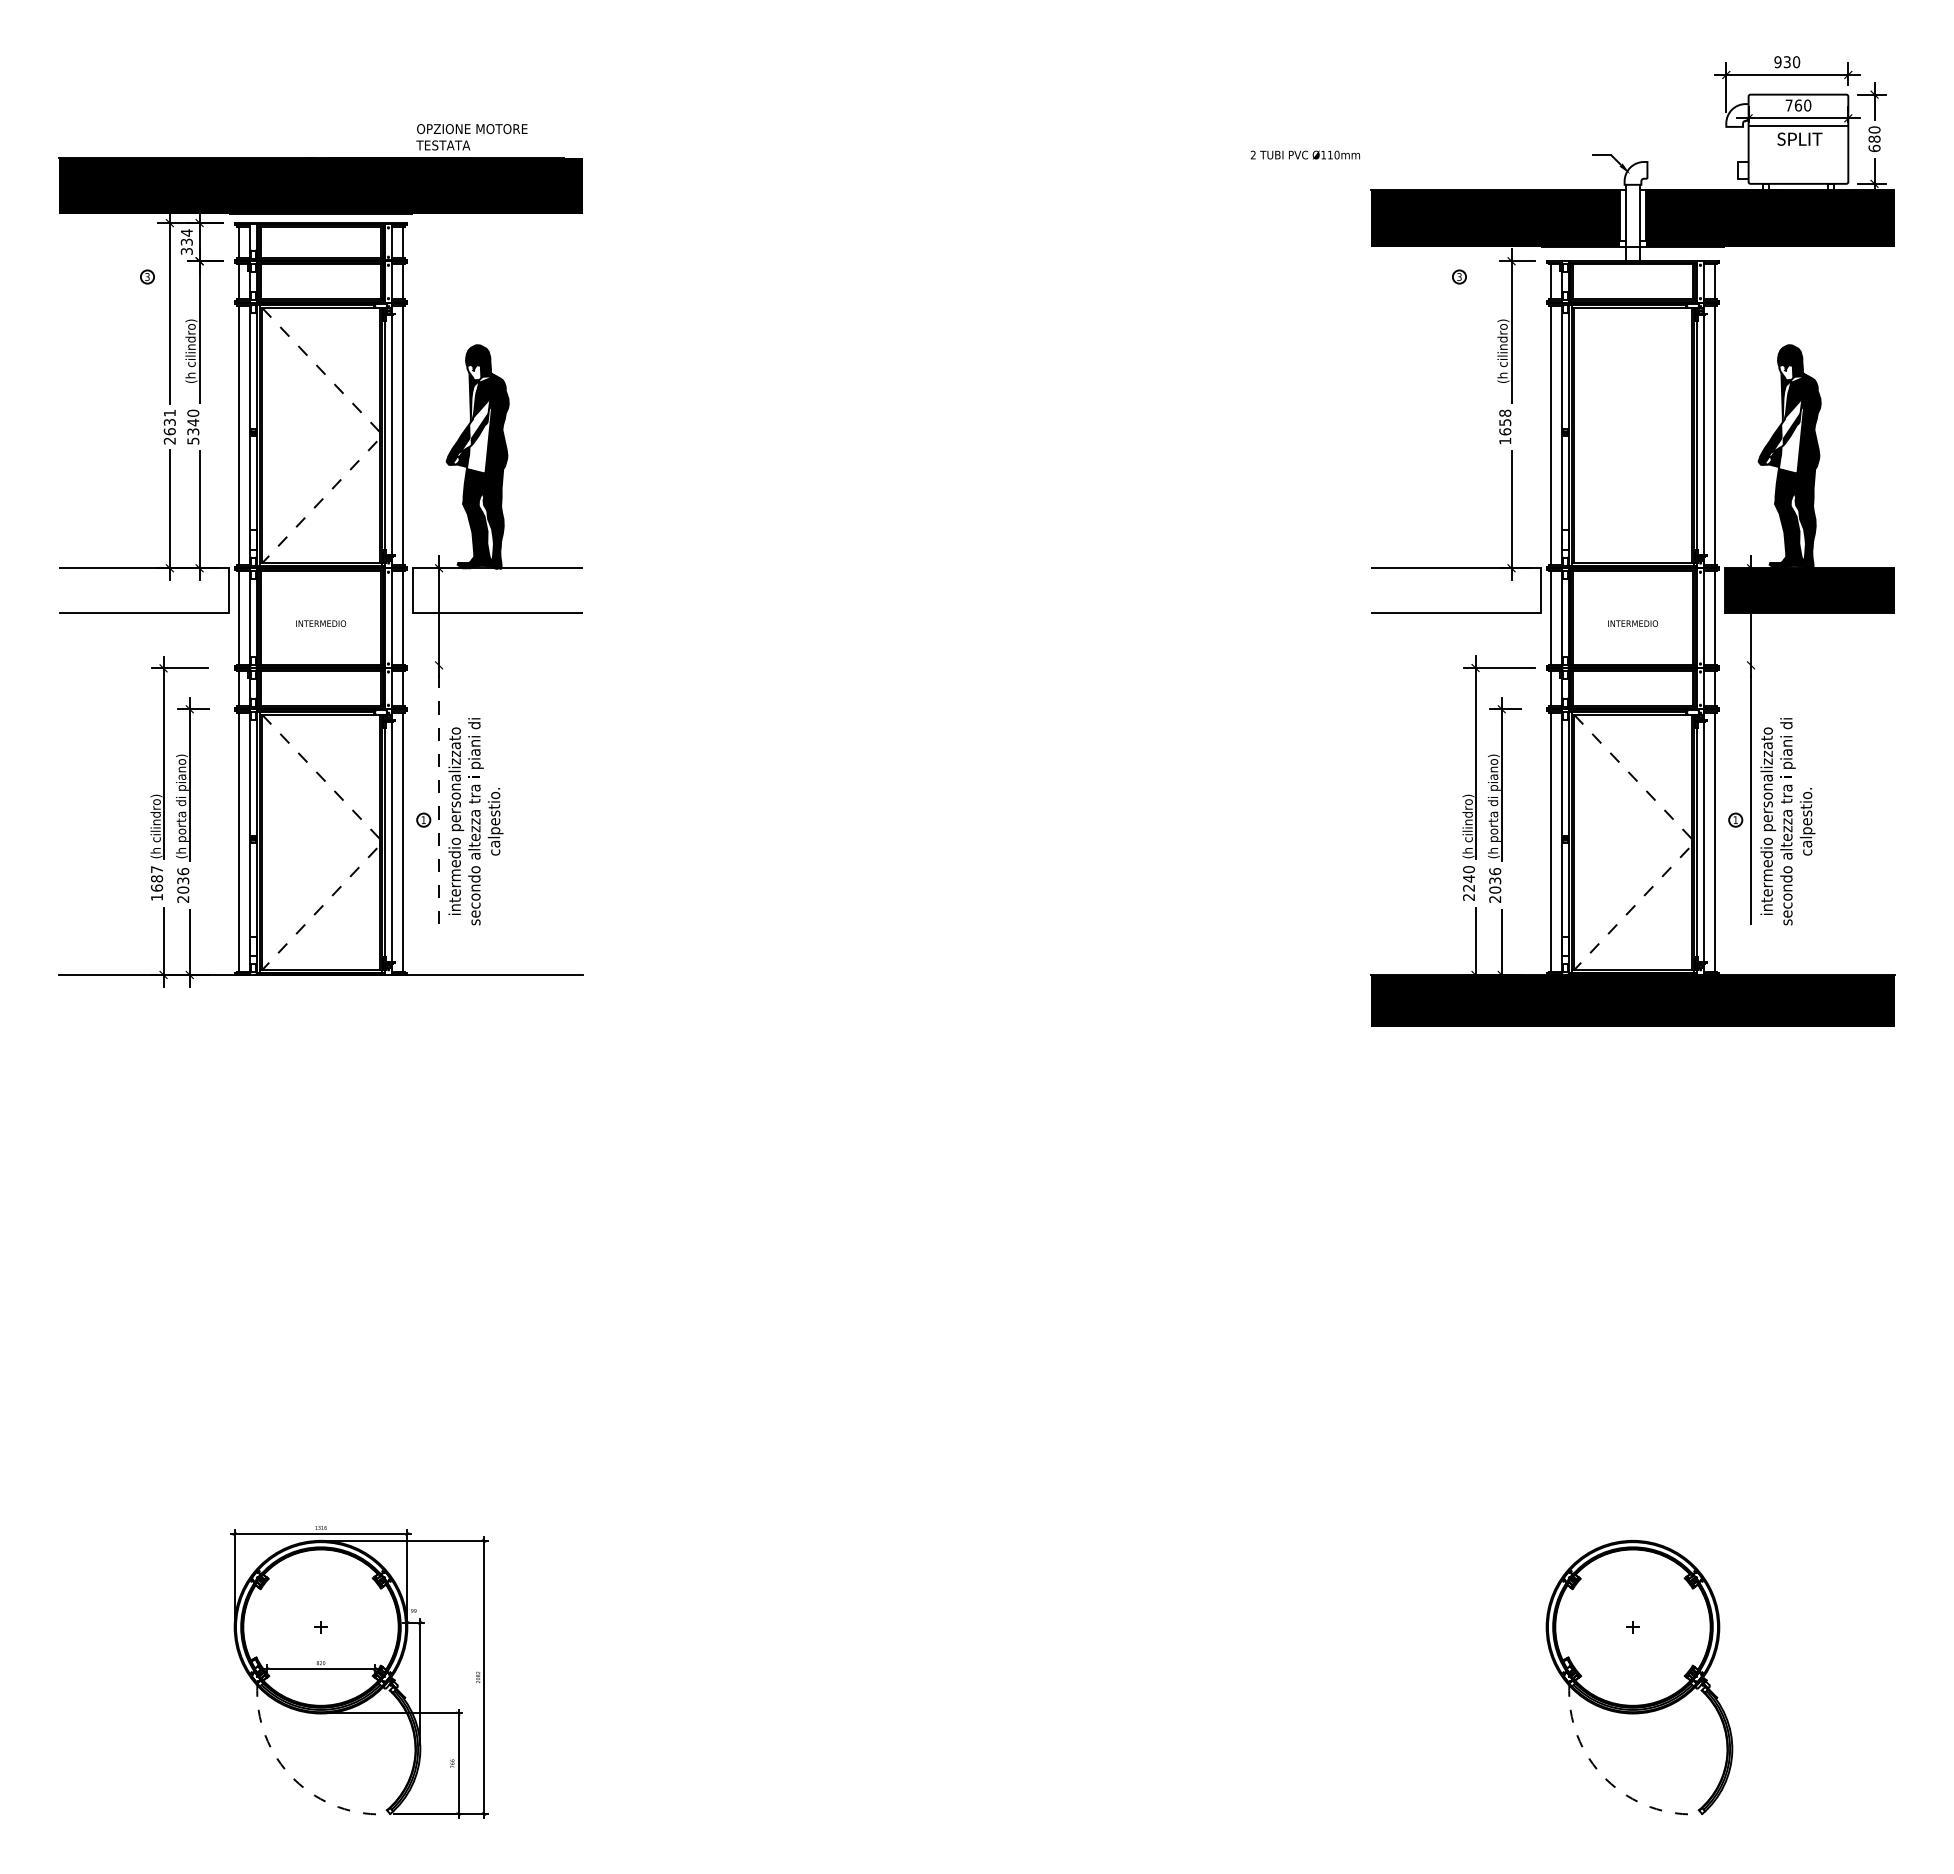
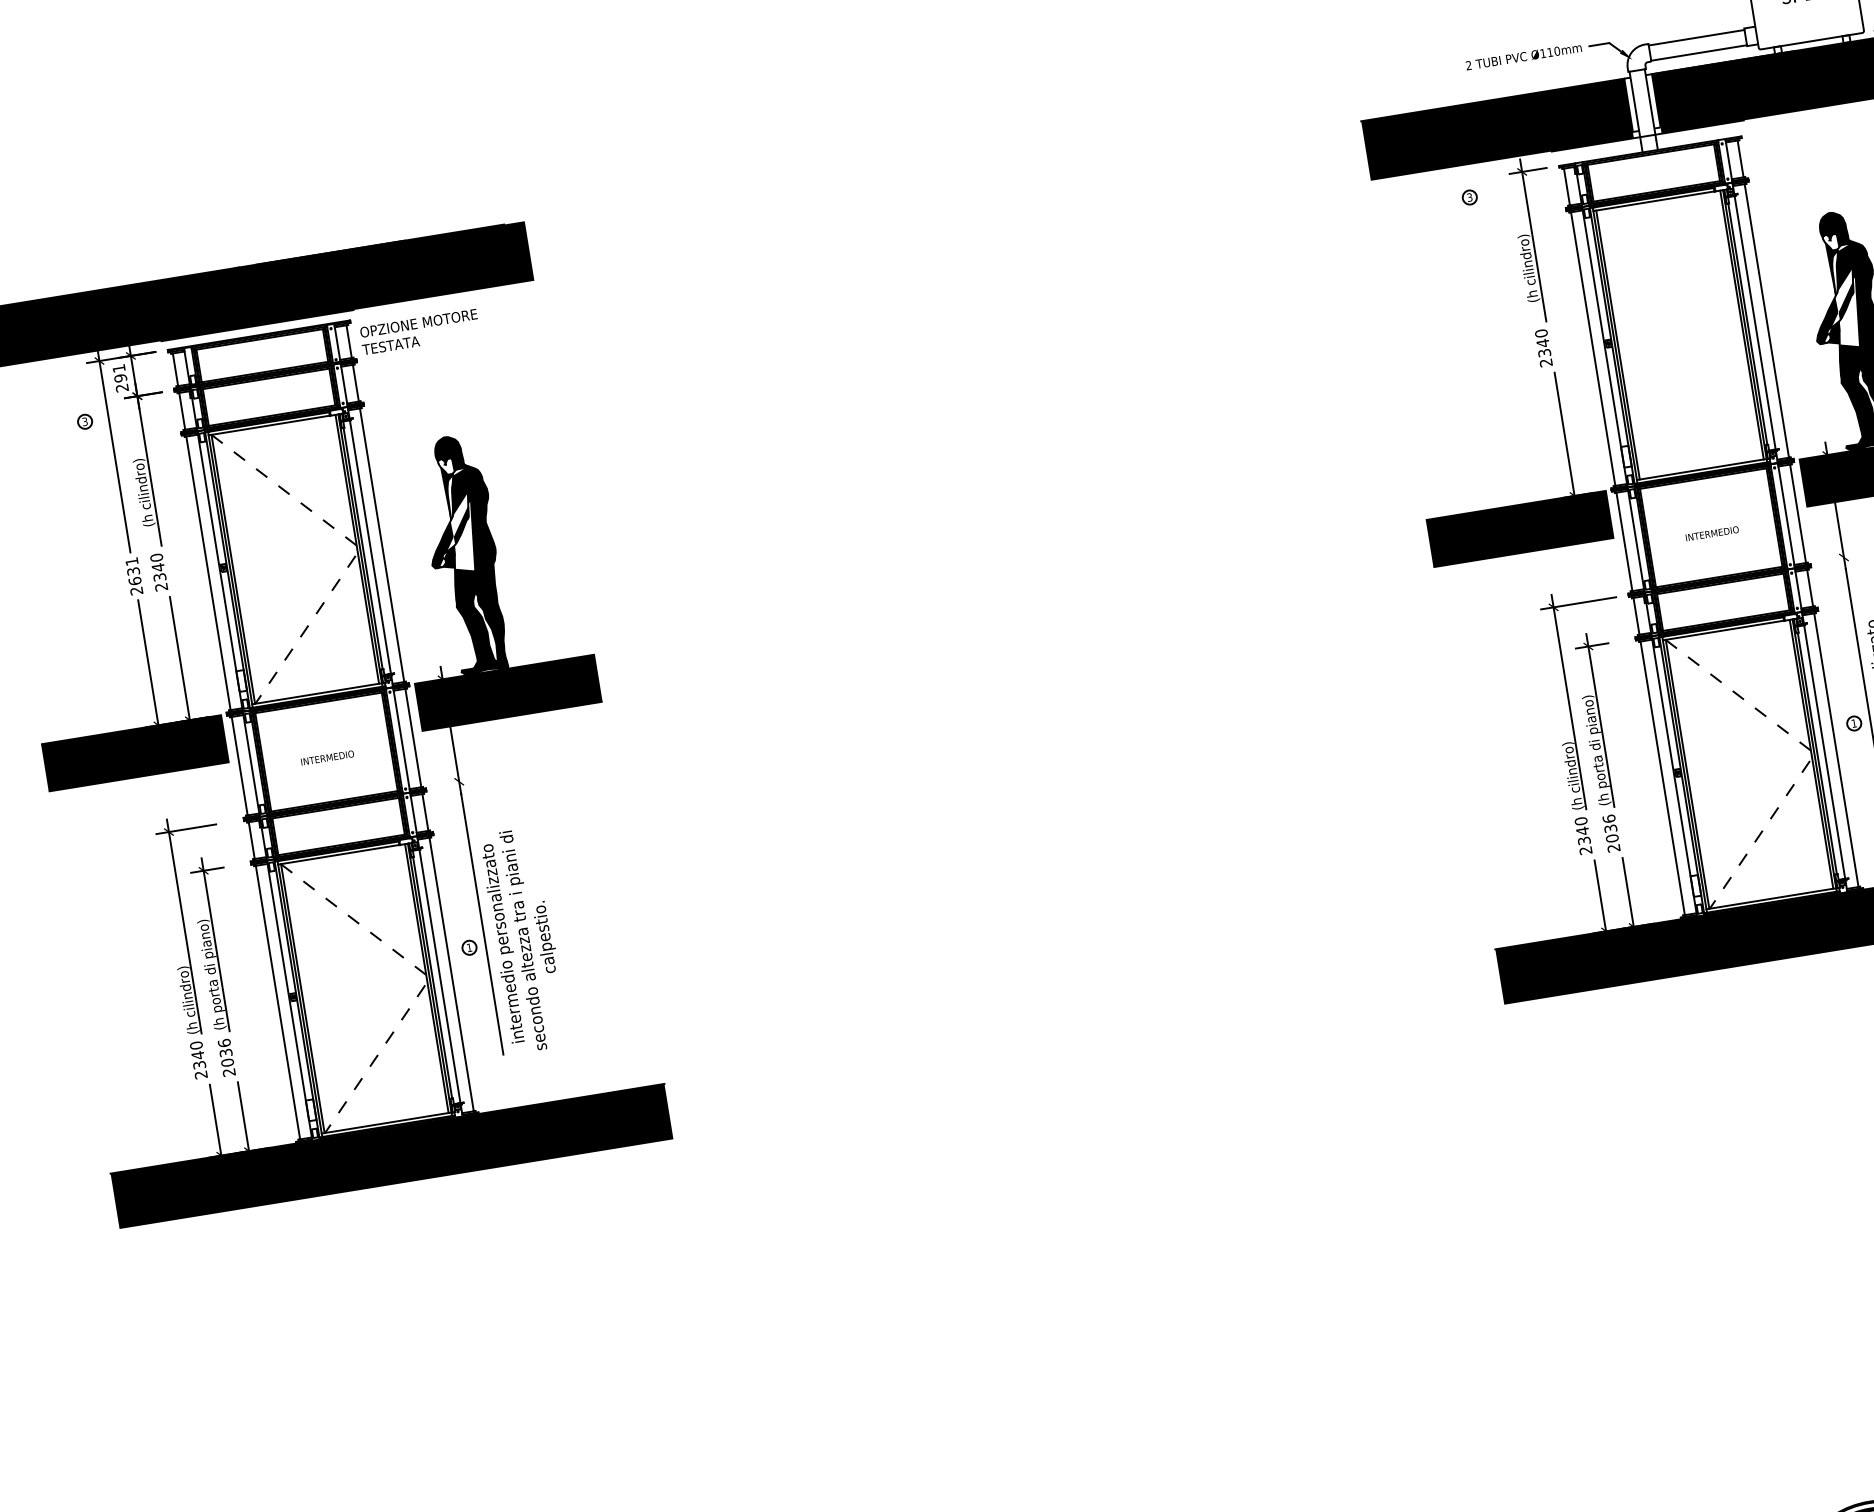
text: (471, 137) -> (419, 332), moved
text: (1304, 154) -> (1522, 56), moved
line: (1692, 163) -> (1696, 37), added
line: (1692, 177) -> (1698, 52), added
text: (186, 241) -> (120, 377), 334 -> 291
text: (1505, 426) -> (1543, 347), 1658 -> 2340
text: (193, 440) -> (161, 586), 5340 -> 2340
fill: (143, 590) -> (134, 753), added
fill: (497, 590) -> (508, 692), added
fill: (1455, 590) -> (1519, 529), added
line: (439, 799) -> (482, 923), dashed -> solid
text: (157, 883) -> (199, 1060), 1687 -> 2340
text: (1469, 887) -> (1584, 840), 2240 -> 2340
fill: (320, 1000) -> (391, 1155), added

